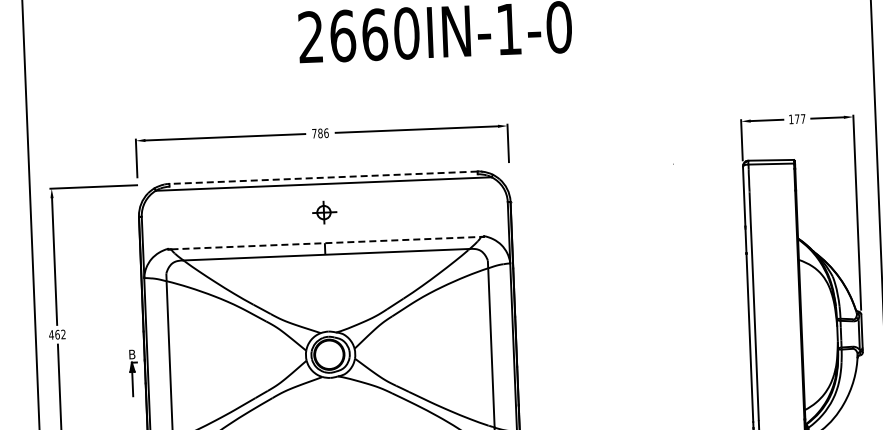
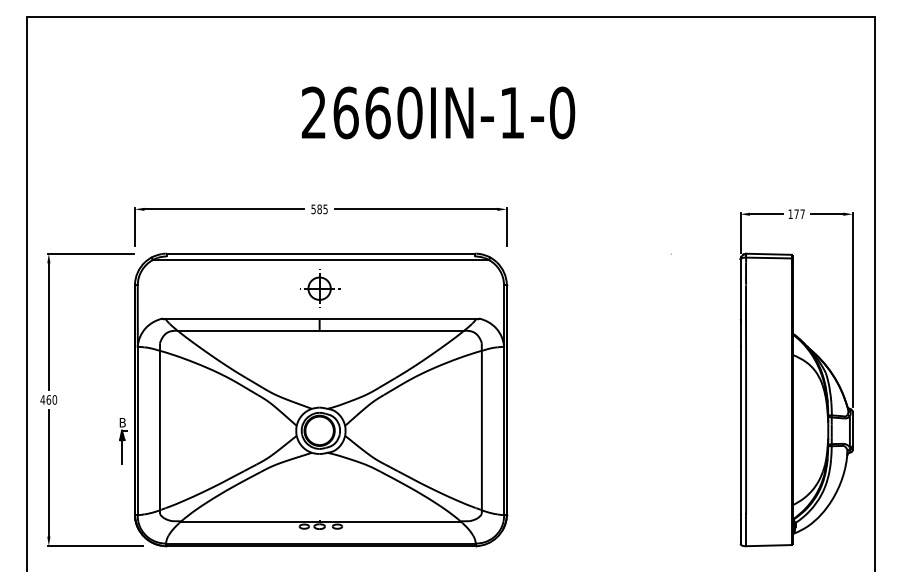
text: (320, 133) -> (319, 209), 786 -> 585
line: (323, 177) -> (320, 253), dashed -> solid
part: (324, 212) -> (320, 288), size x1.67
line: (326, 243) -> (321, 319), dashed -> solid
text: (63, 334) -> (54, 399), 462 -> 460

